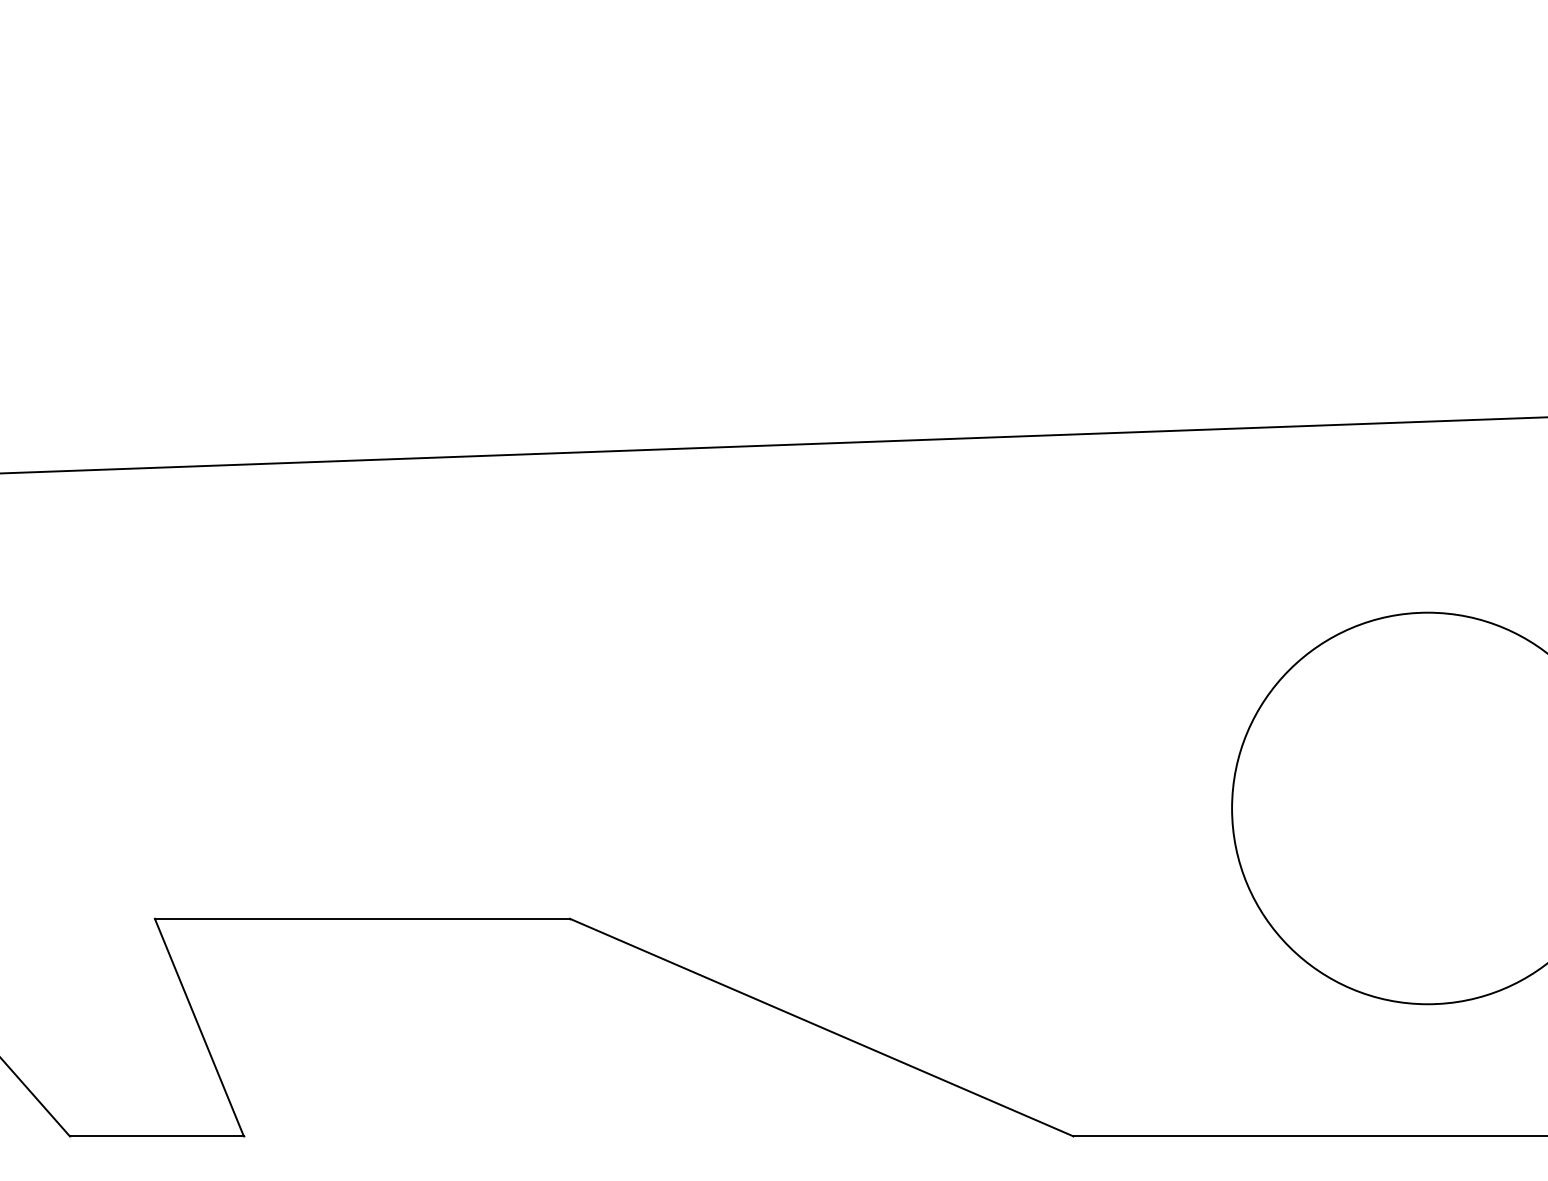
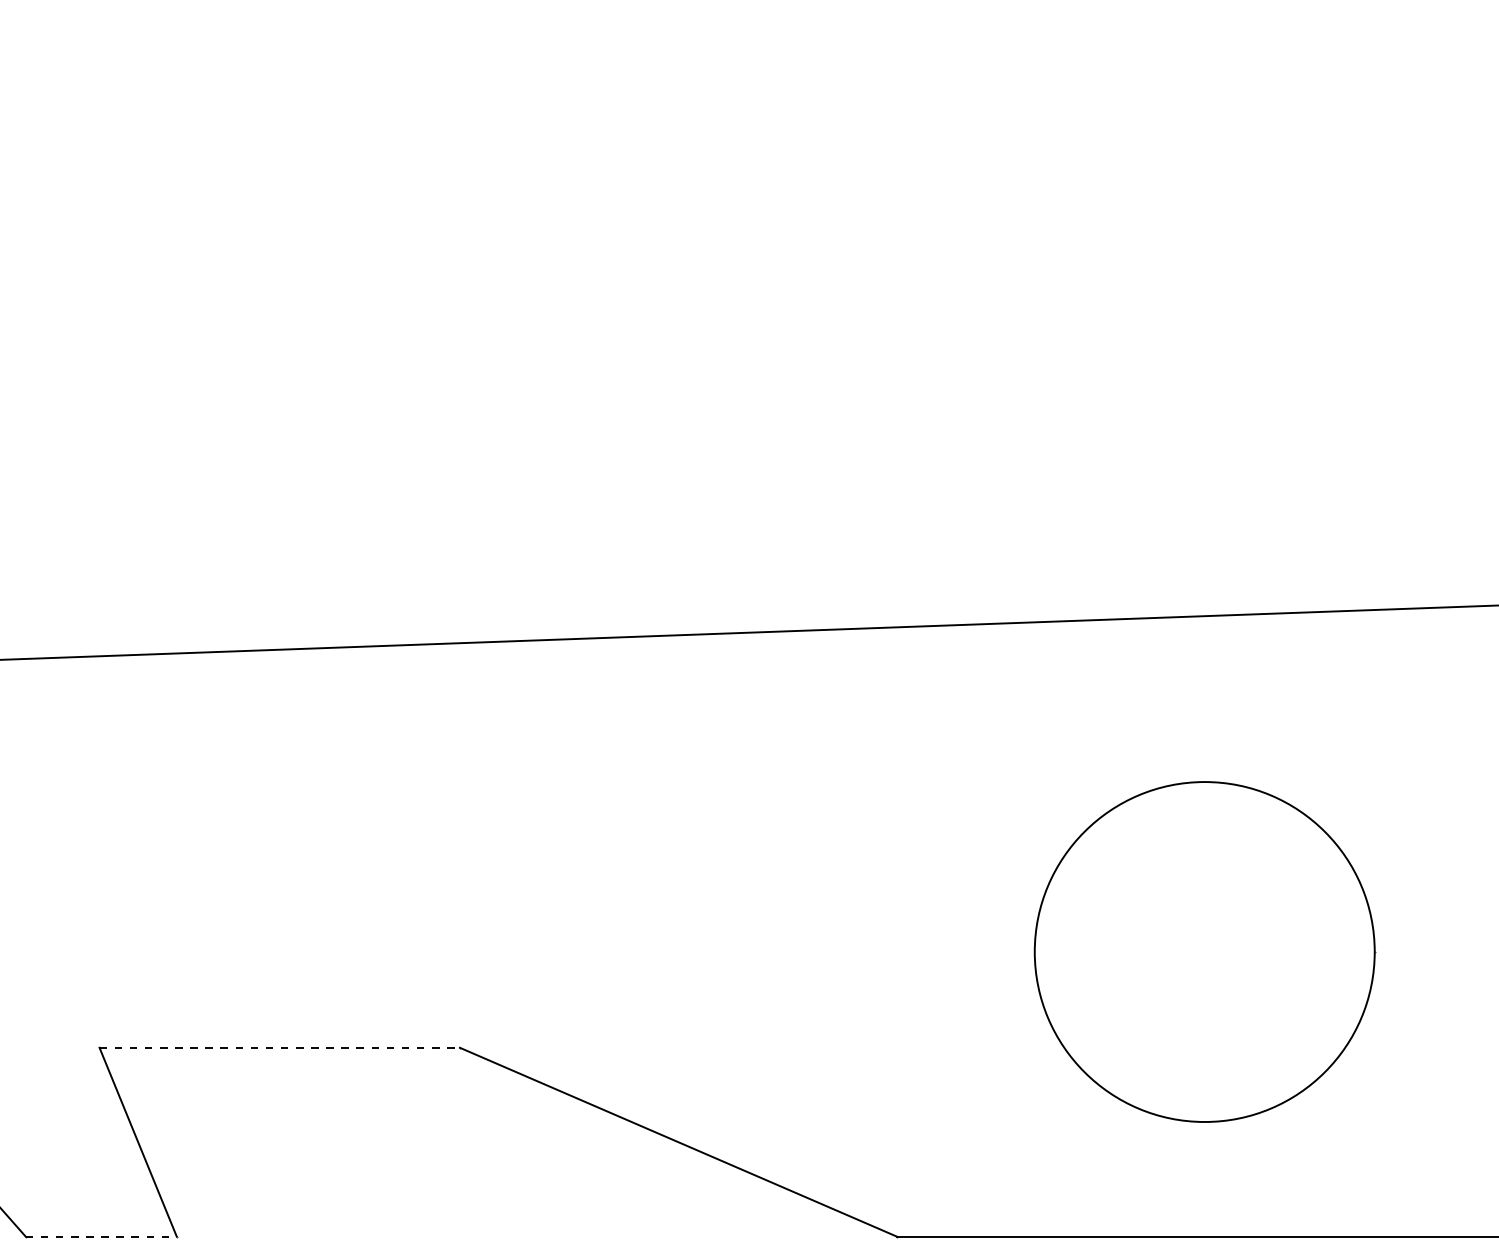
line: (363, 918) -> (280, 1047), solid -> dashed
line: (157, 1136) -> (101, 1236), solid -> dashed

